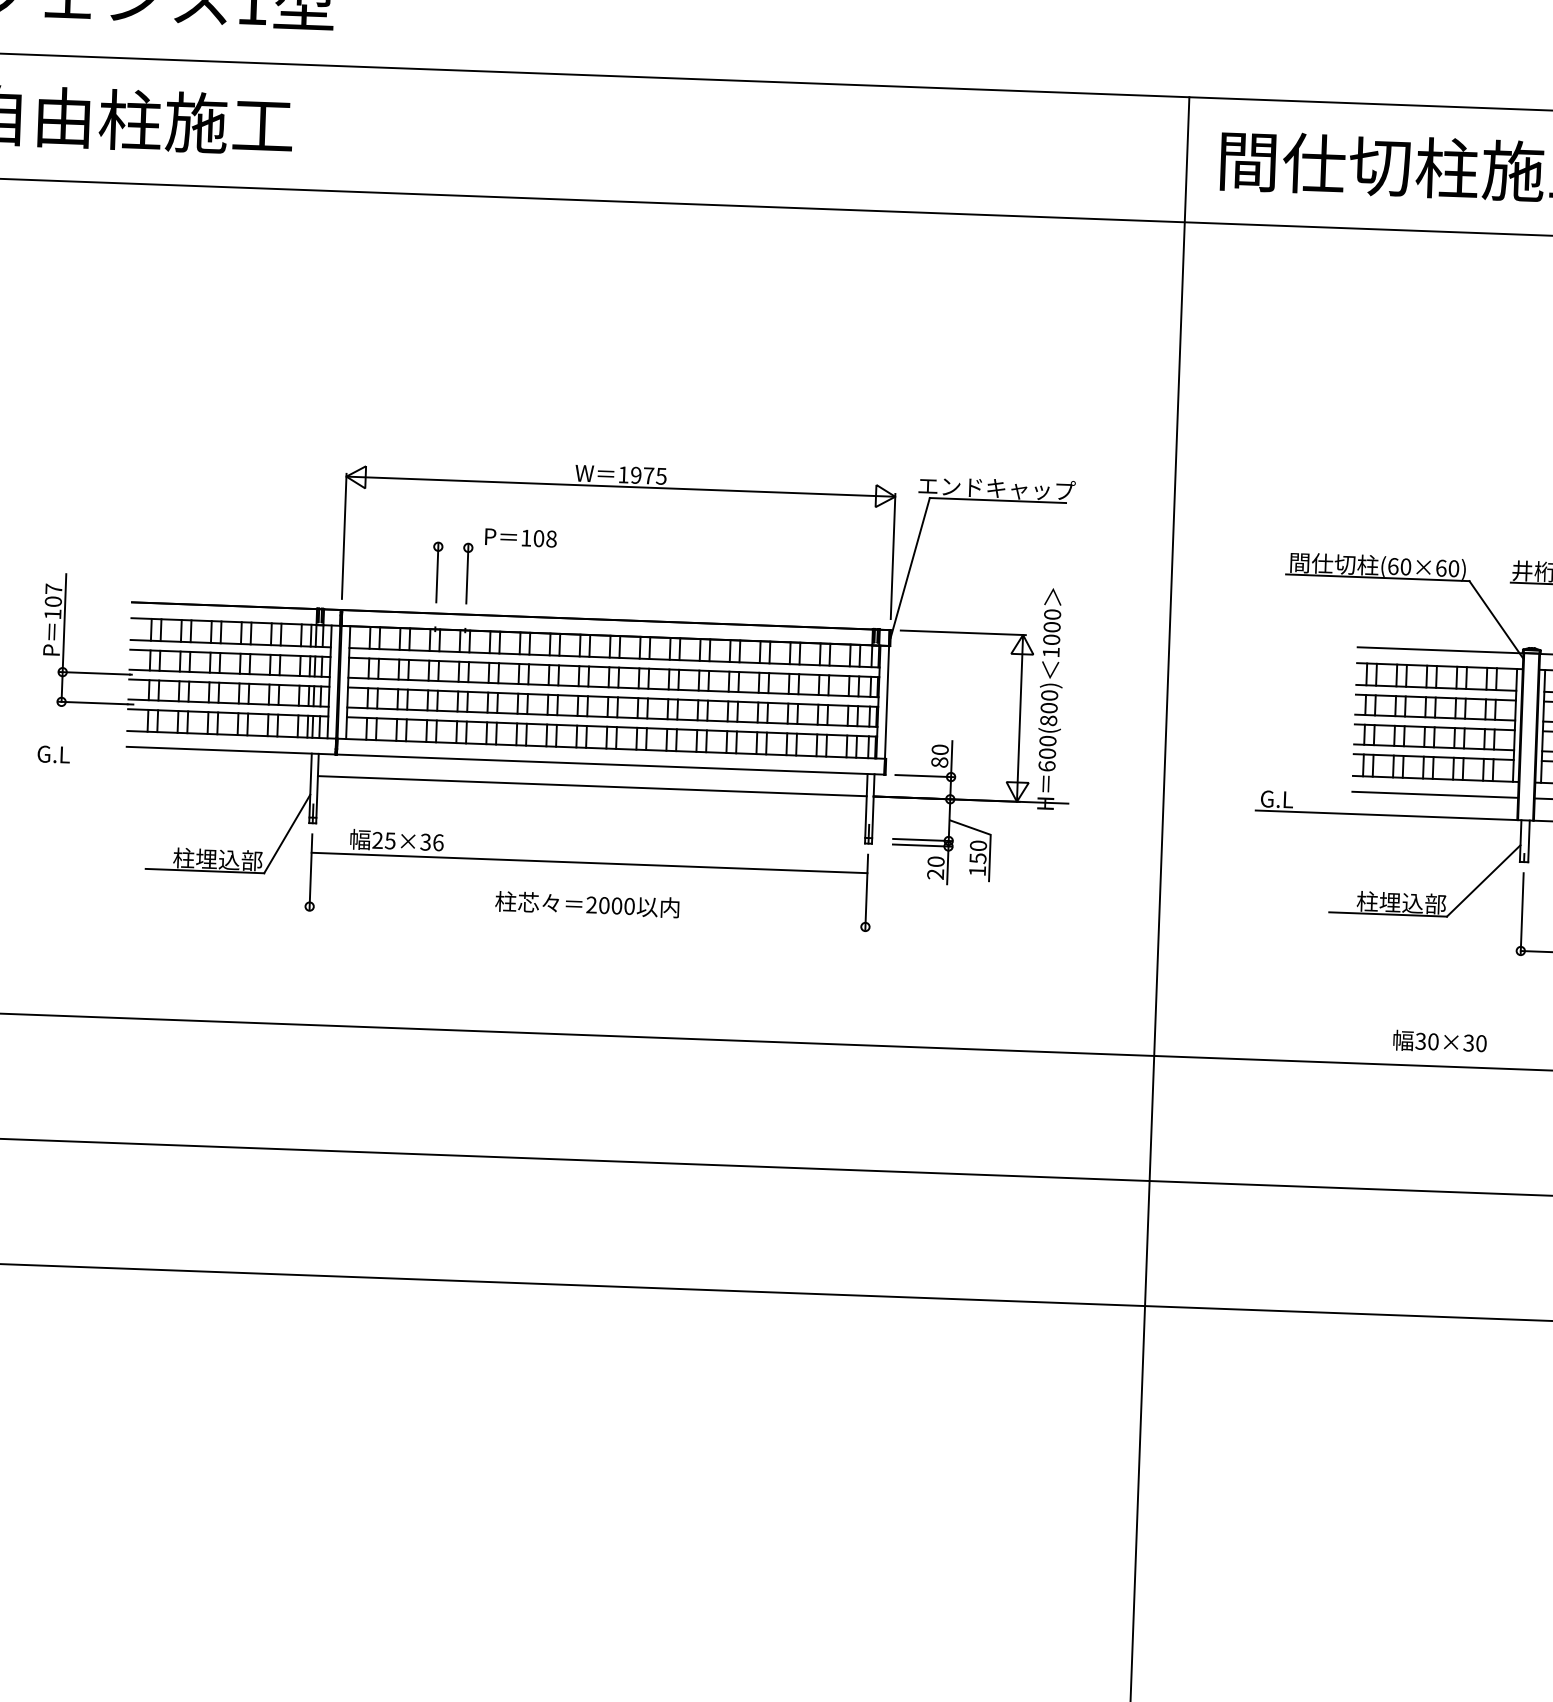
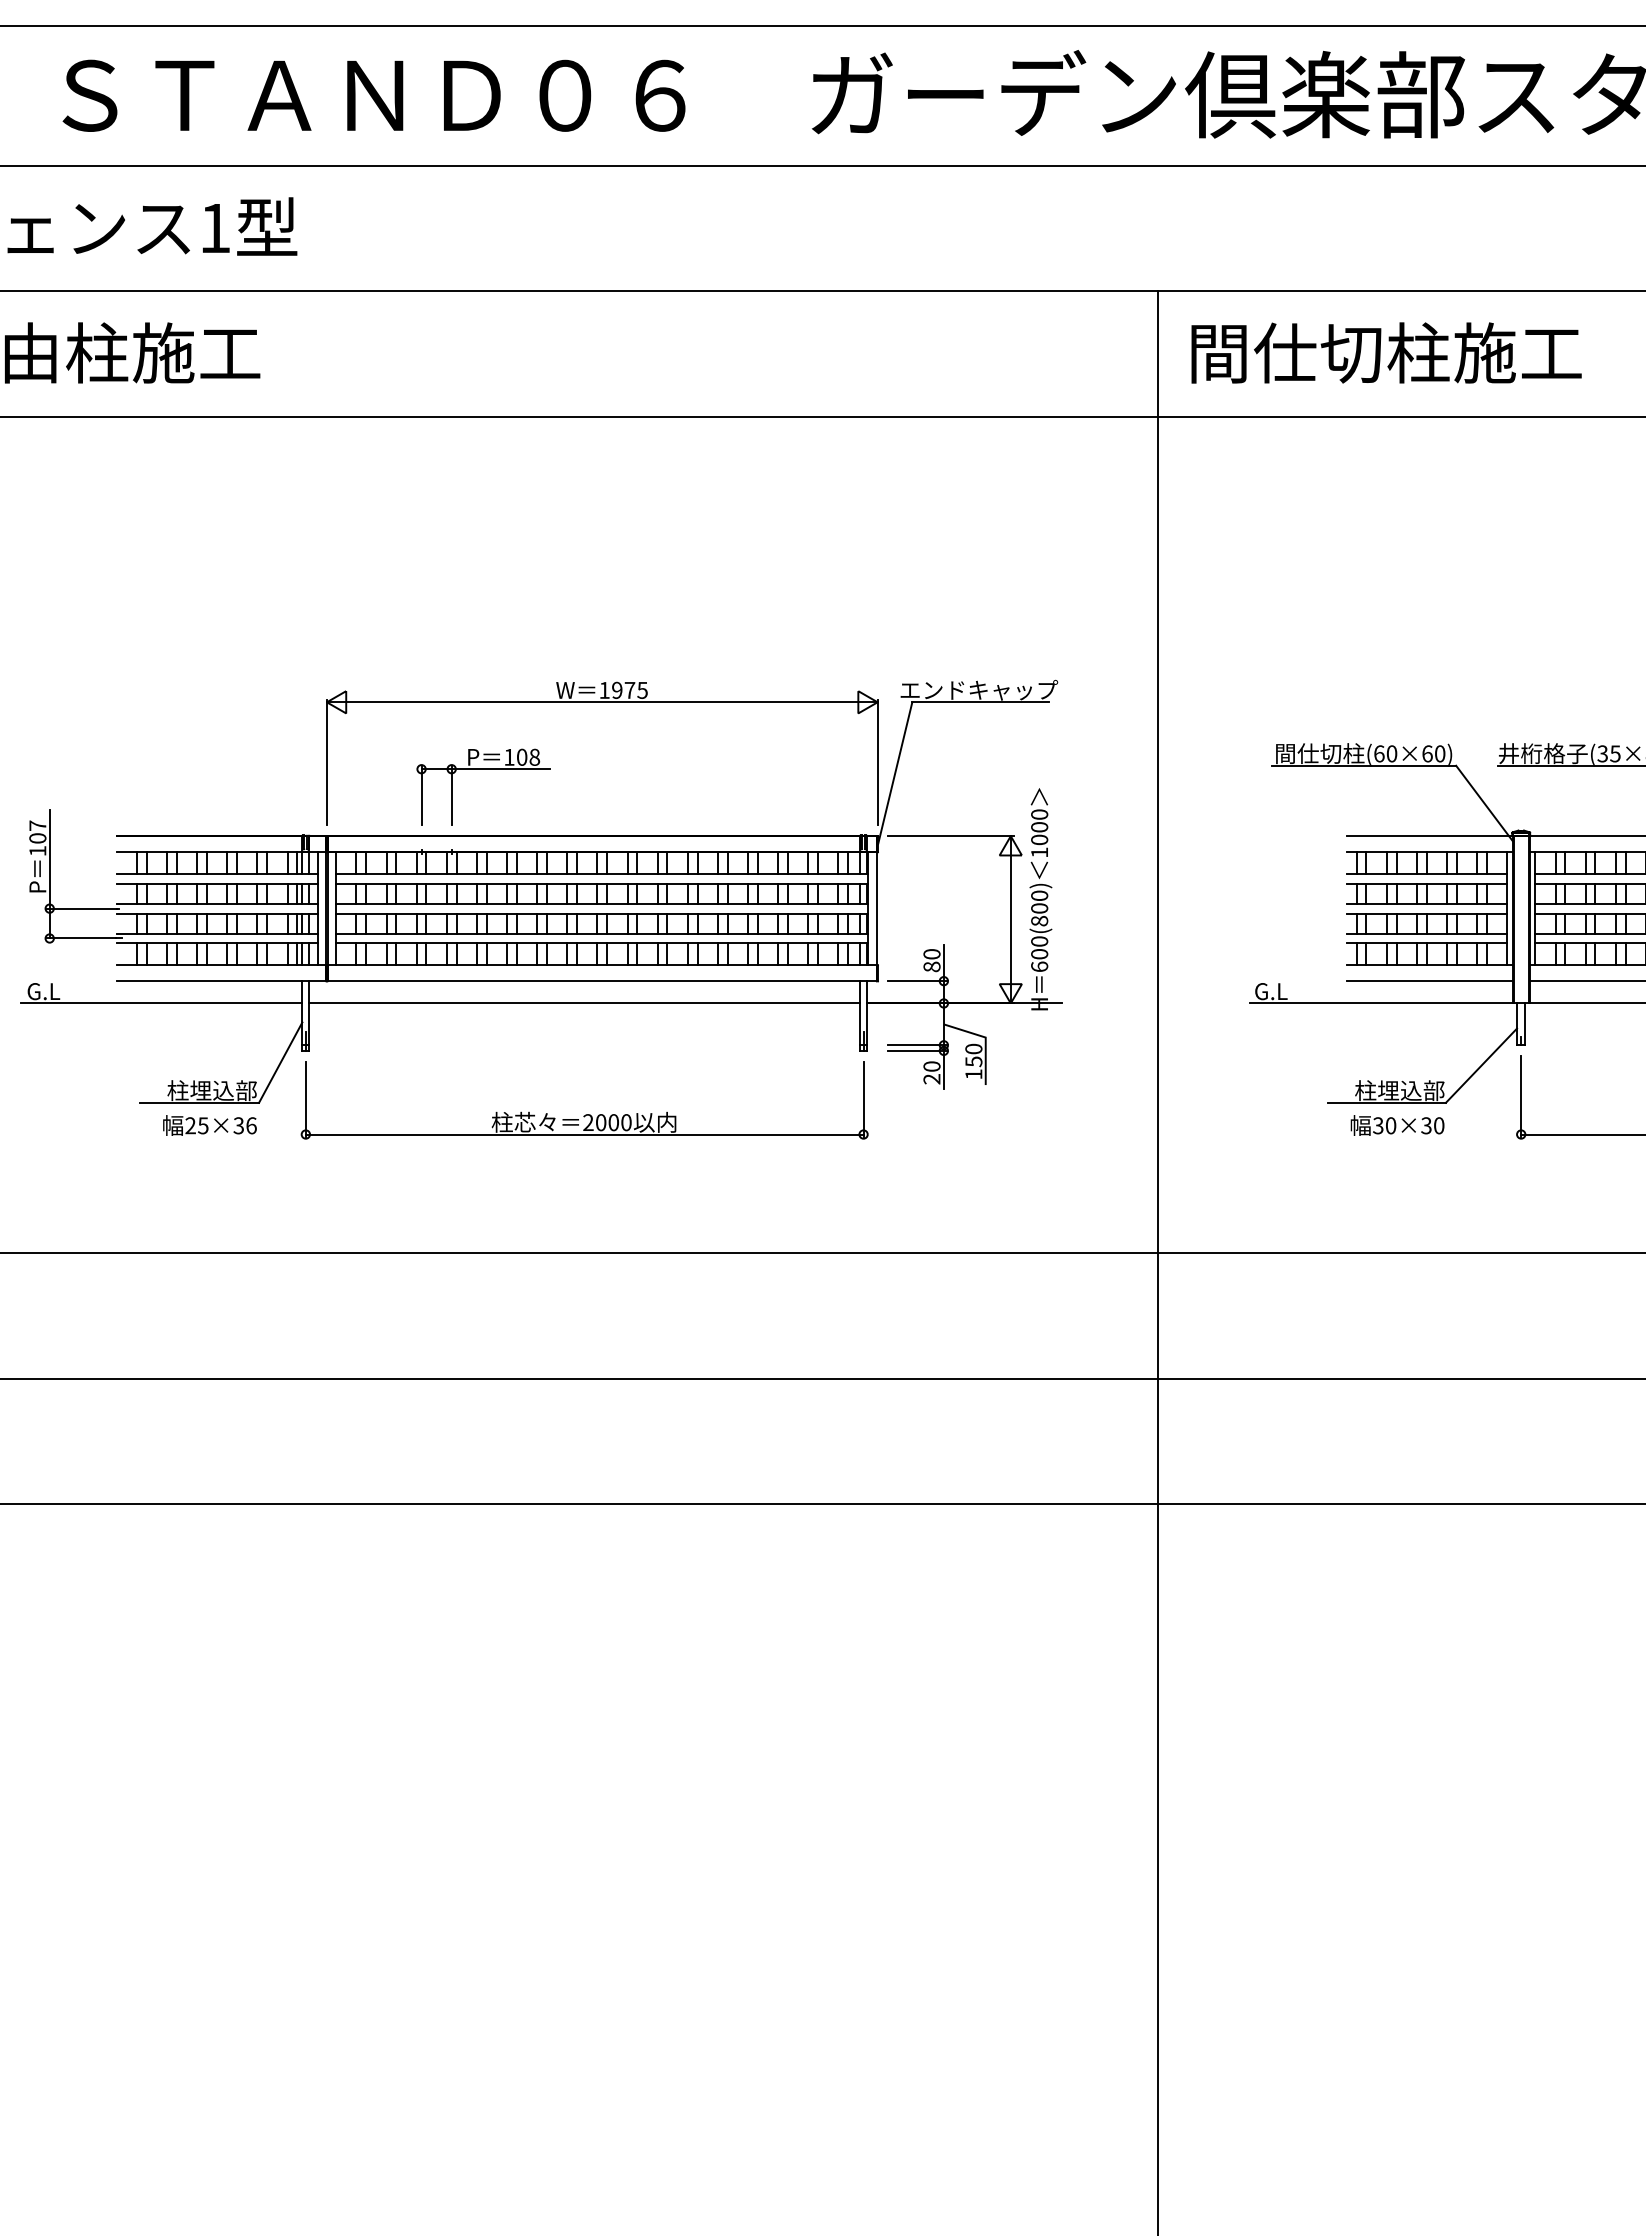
line: (502, 549) -> (485, 769), added
line: (170, 770) -> (161, 1003), added
text: (396, 840) -> (209, 1125), moved
line: (589, 862) -> (584, 1134), moved
text: (1439, 1041) -> (1397, 1125), moved

